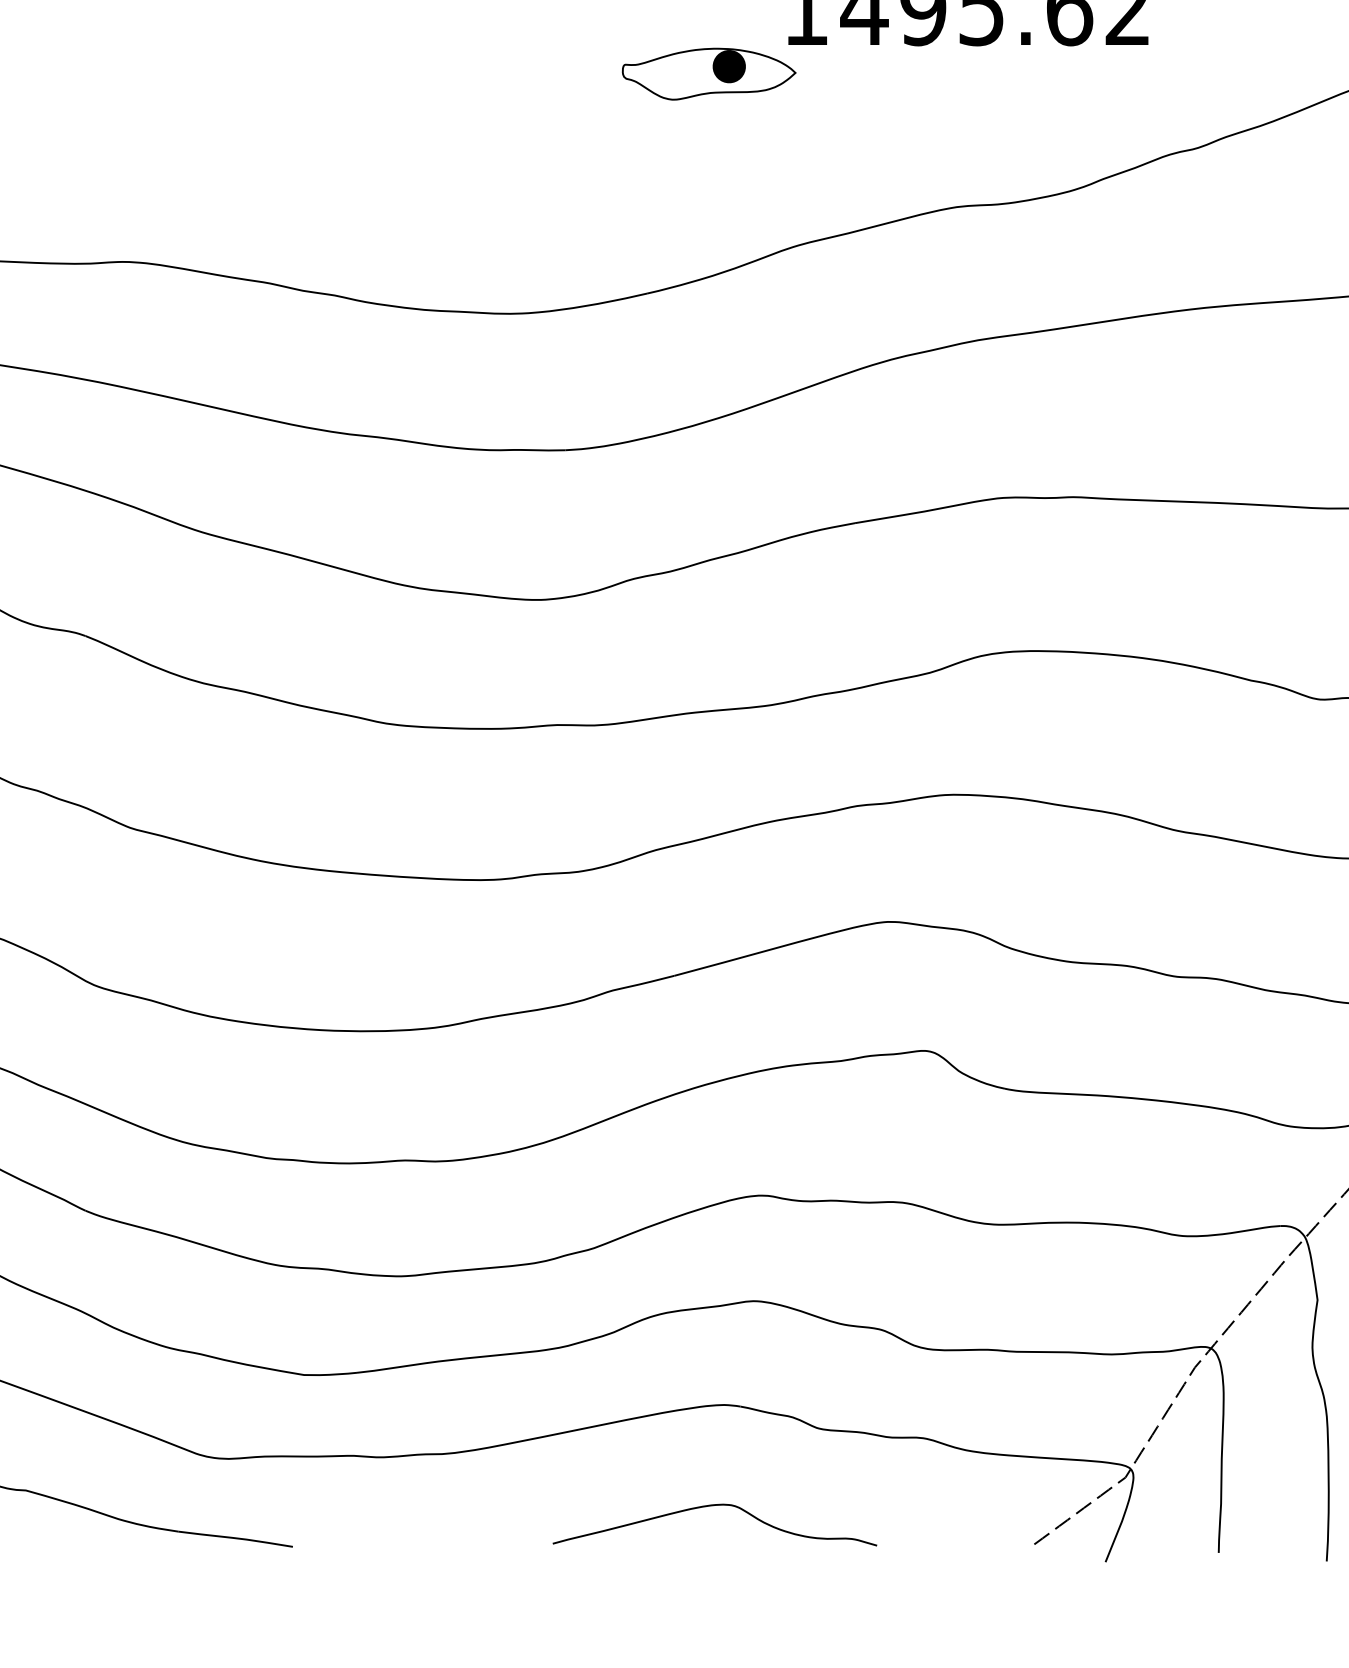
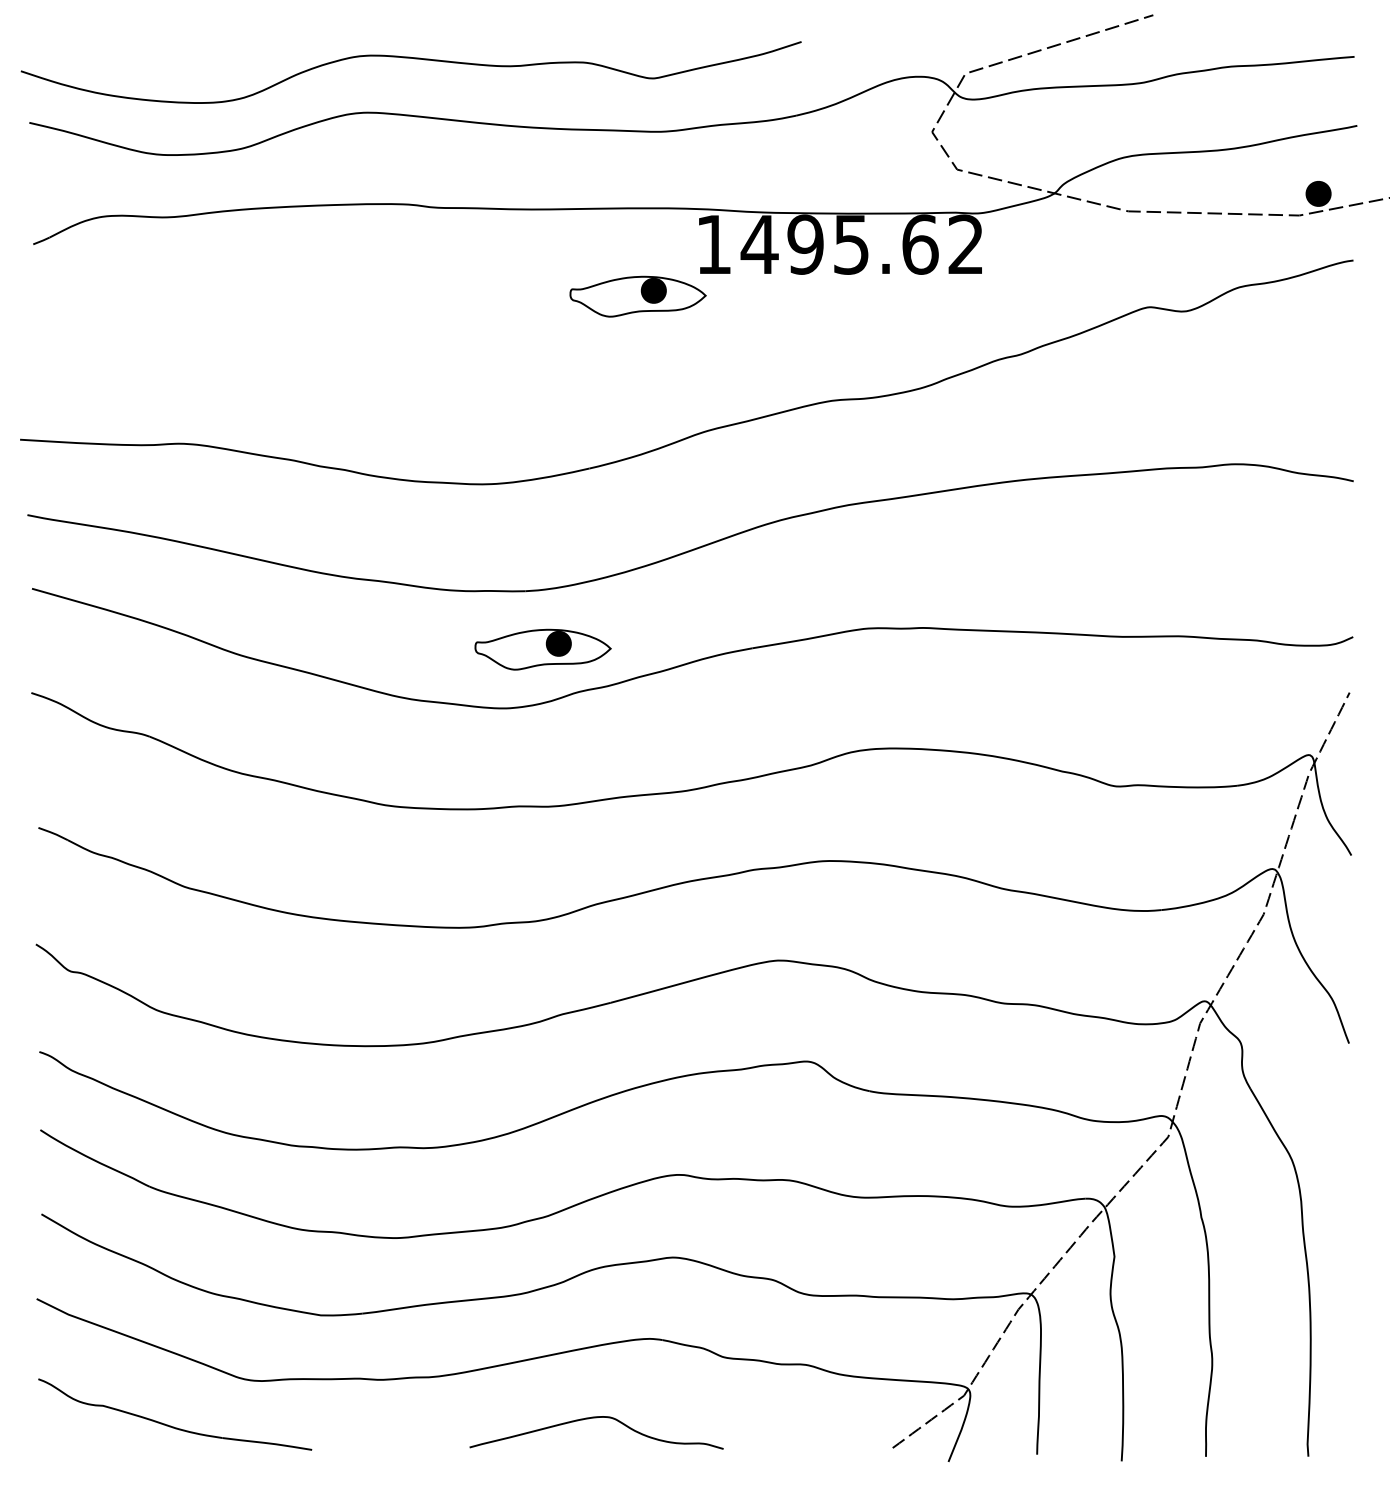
part: (587, 524) -> (542, 649), added
curve: (714, 1506) -> (596, 1418), moved

